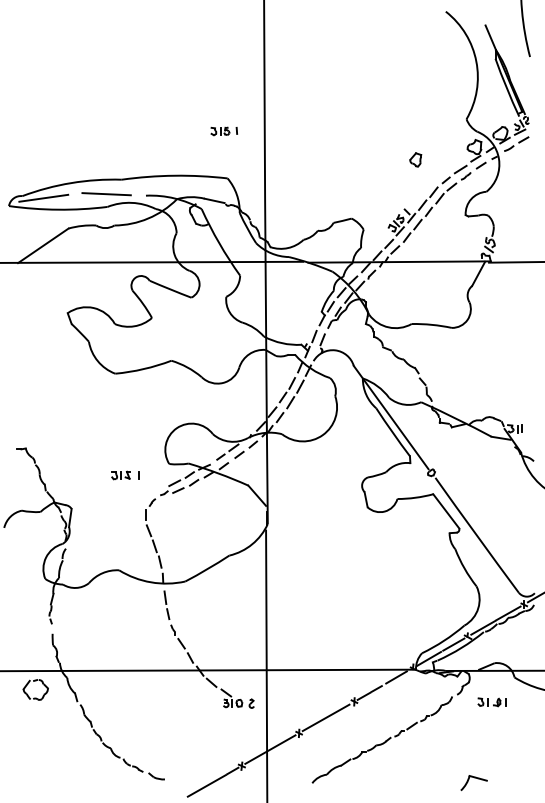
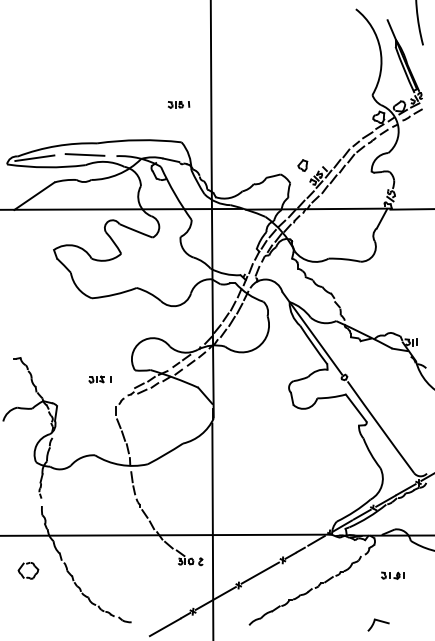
part: (415, 159) -> (302, 165), moved
part: (35, 689) -> (28, 570), moved
part: (491, 702) -> (392, 575), moved

